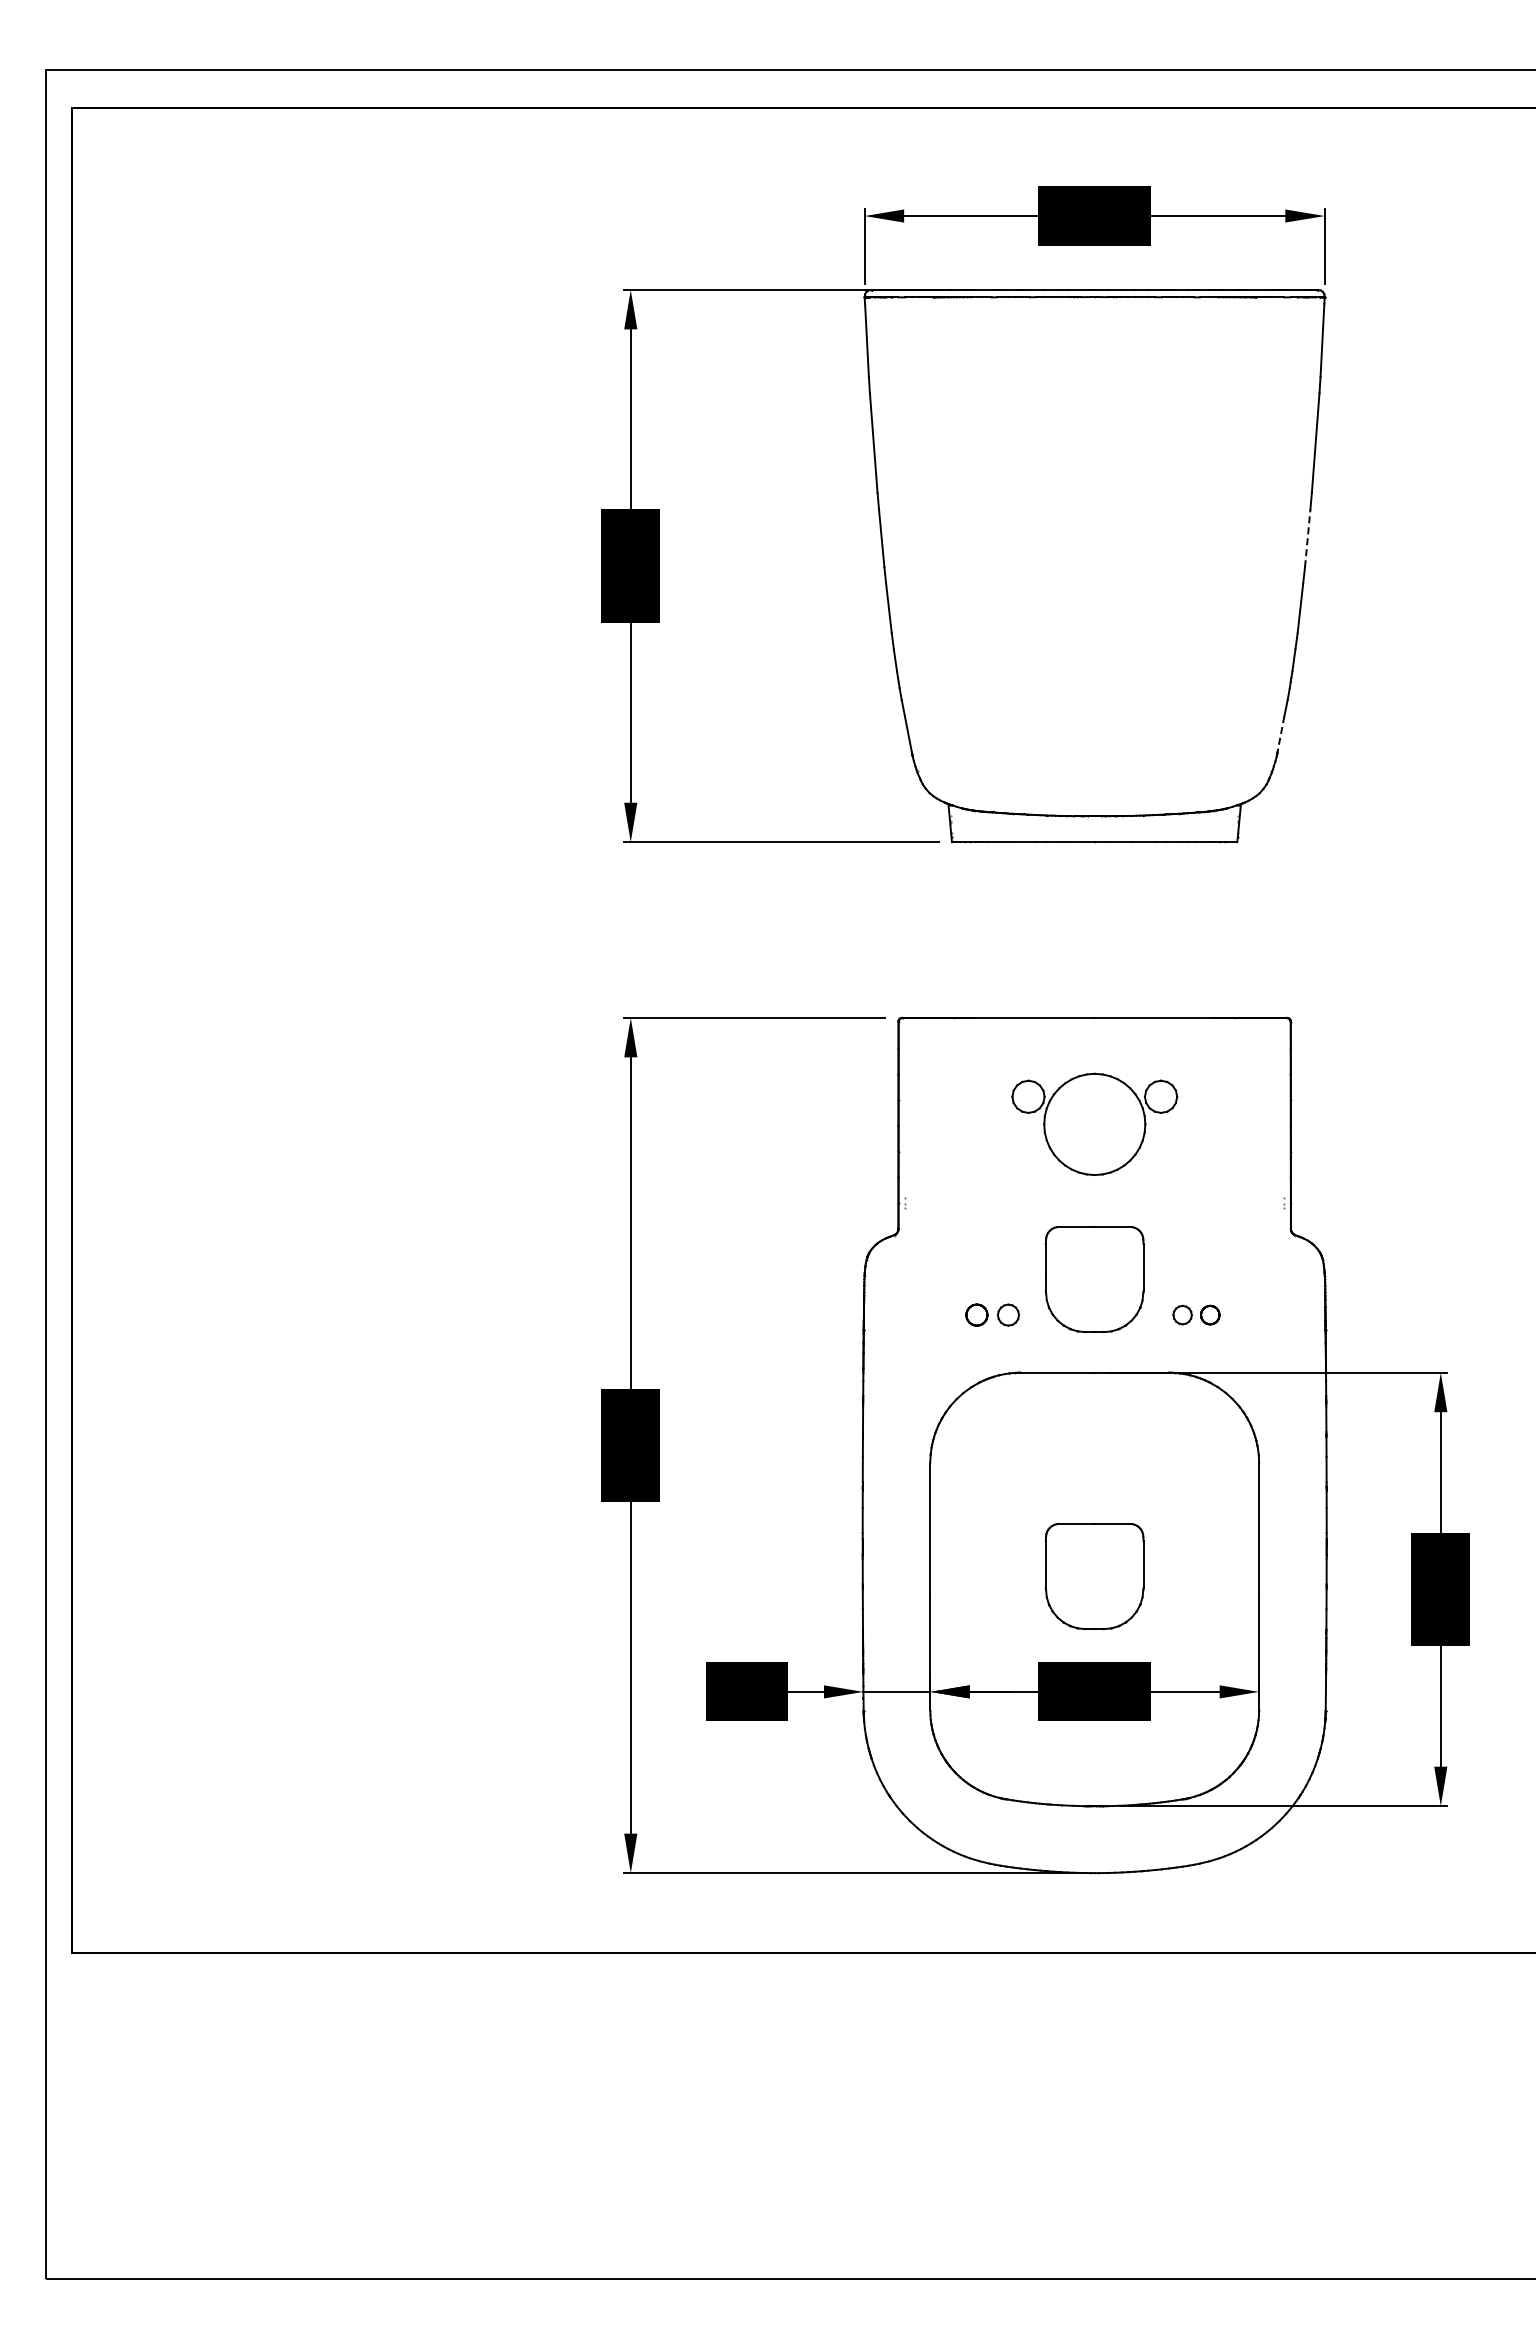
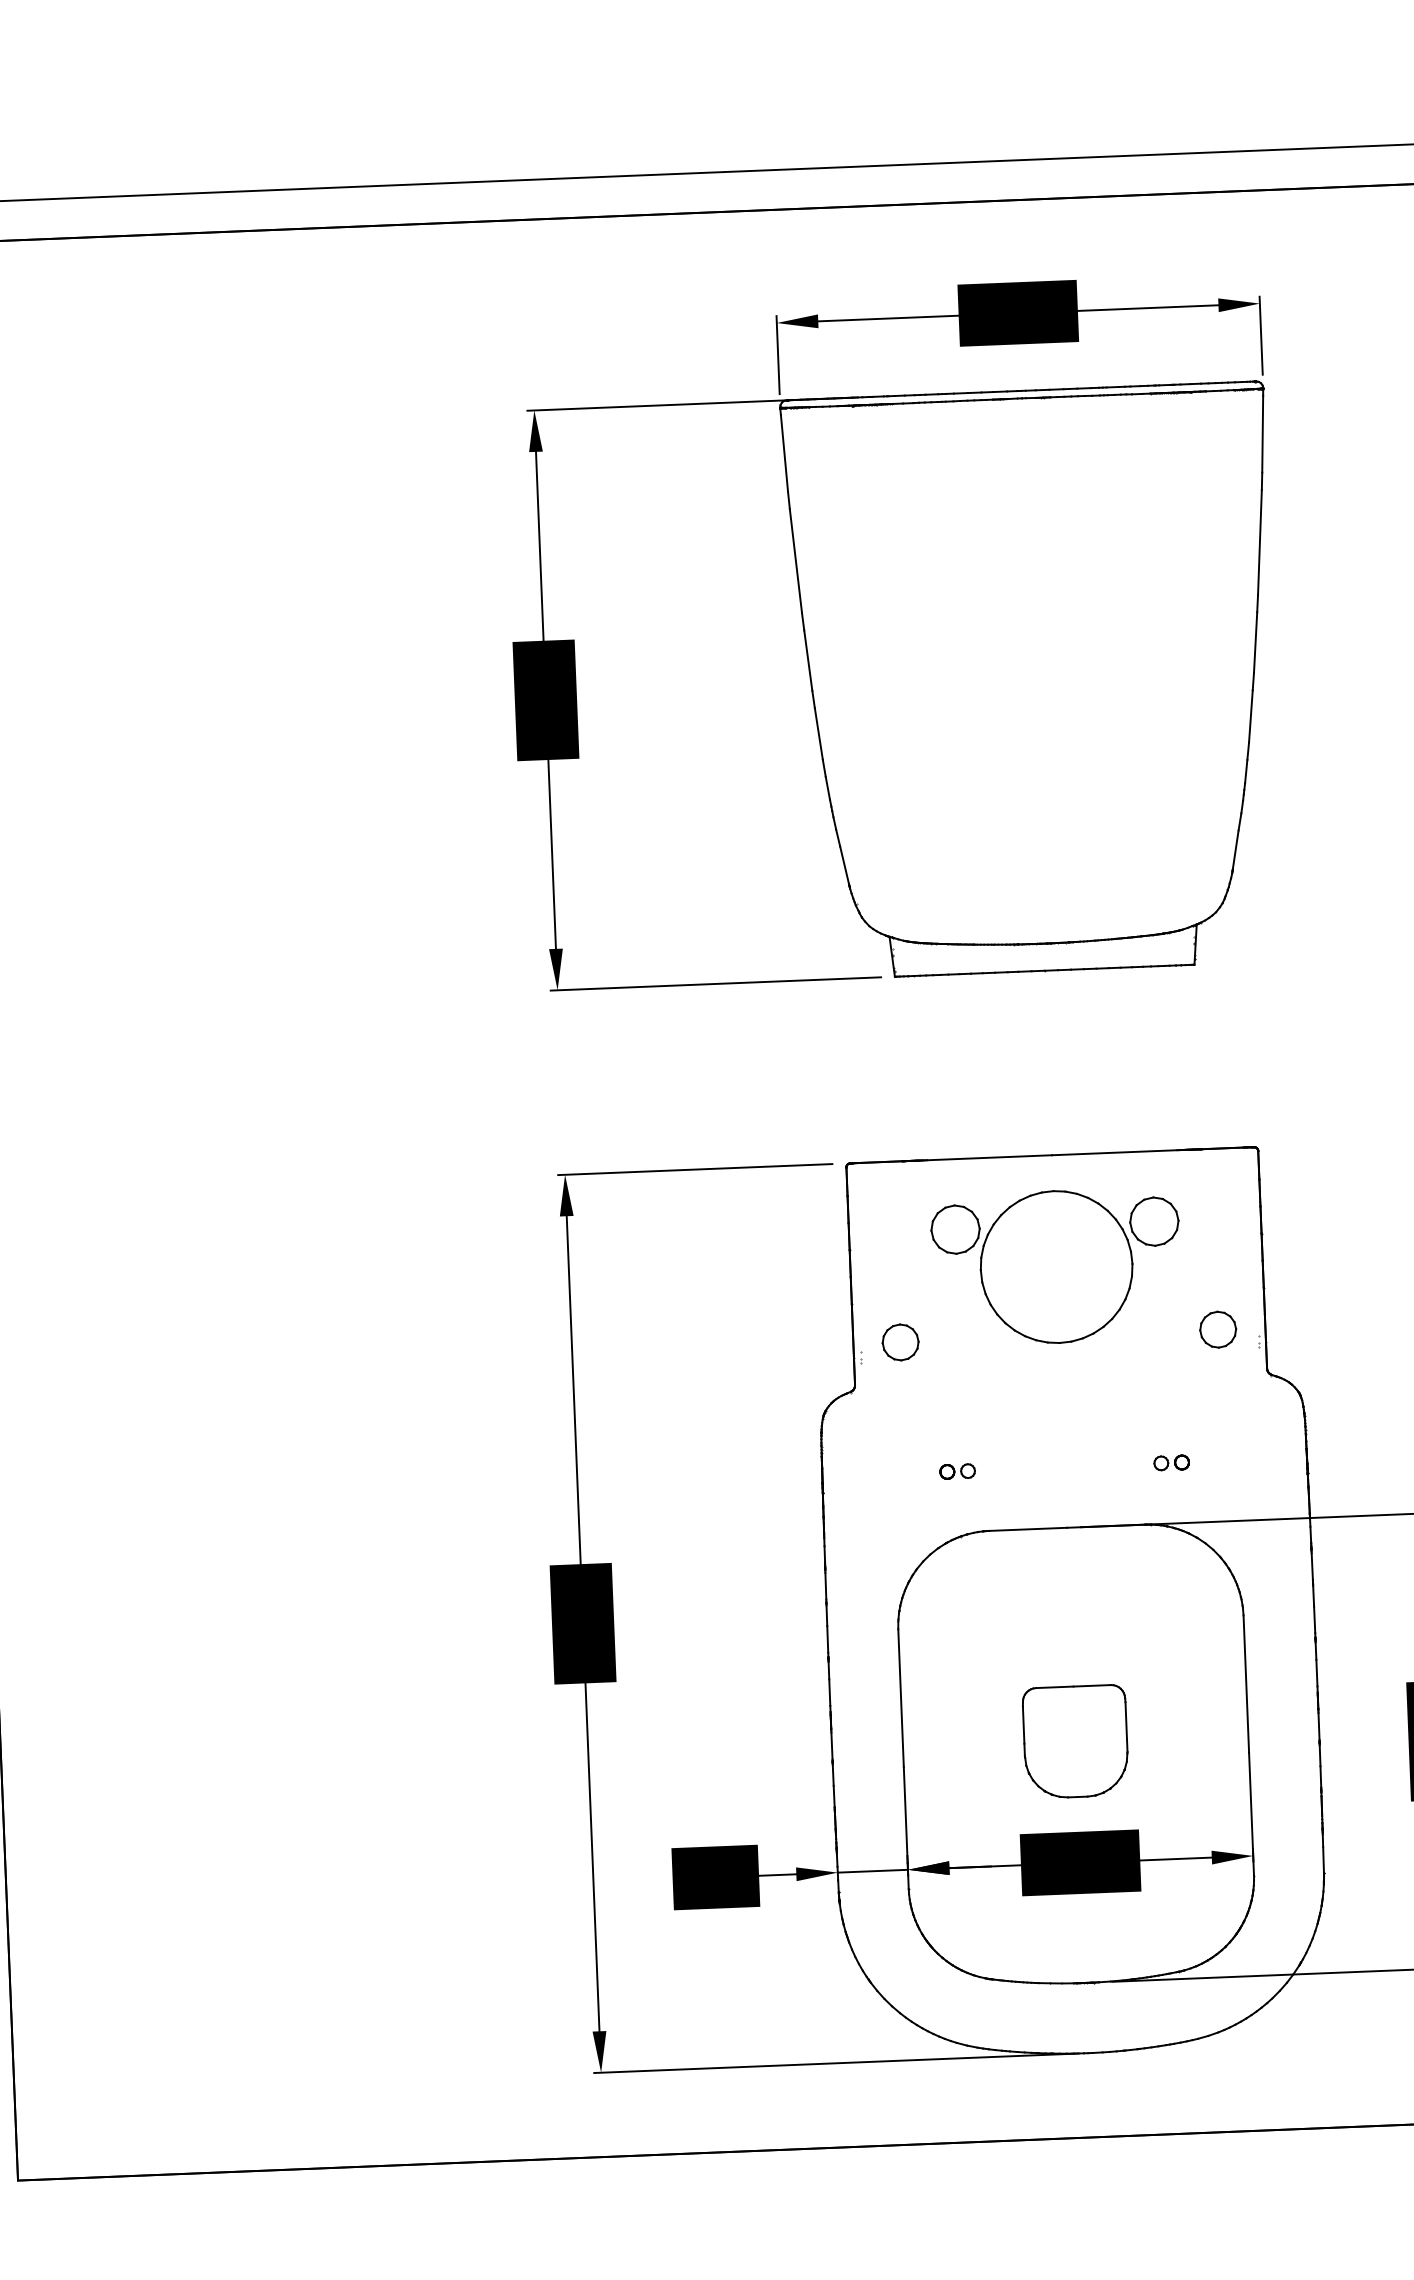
line: (1307, 538) -> (1255, 642), dashed -> solid
line: (1280, 735) -> (1235, 850), dashed -> solid
part: (1094, 1124) -> (1056, 1267), size x1.43
part: (943, 1190) -> (900, 1342), added
part: (1245, 1190) -> (1217, 1330), added
part: (1094, 1279) -> (1062, 1429), removed
part: (992, 1314) -> (957, 1470), size x0.62
part: (1196, 1314) -> (1171, 1462), size x0.71

